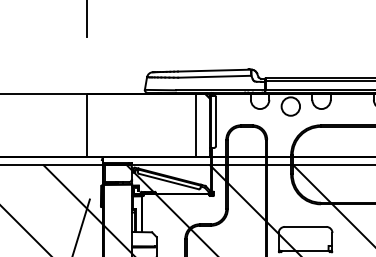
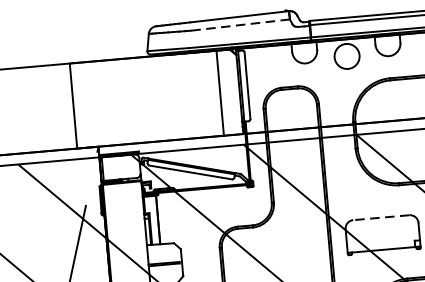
line: (214, 76) -> (240, 24), solid -> dashed
line: (305, 226) -> (381, 217), solid -> dashed

